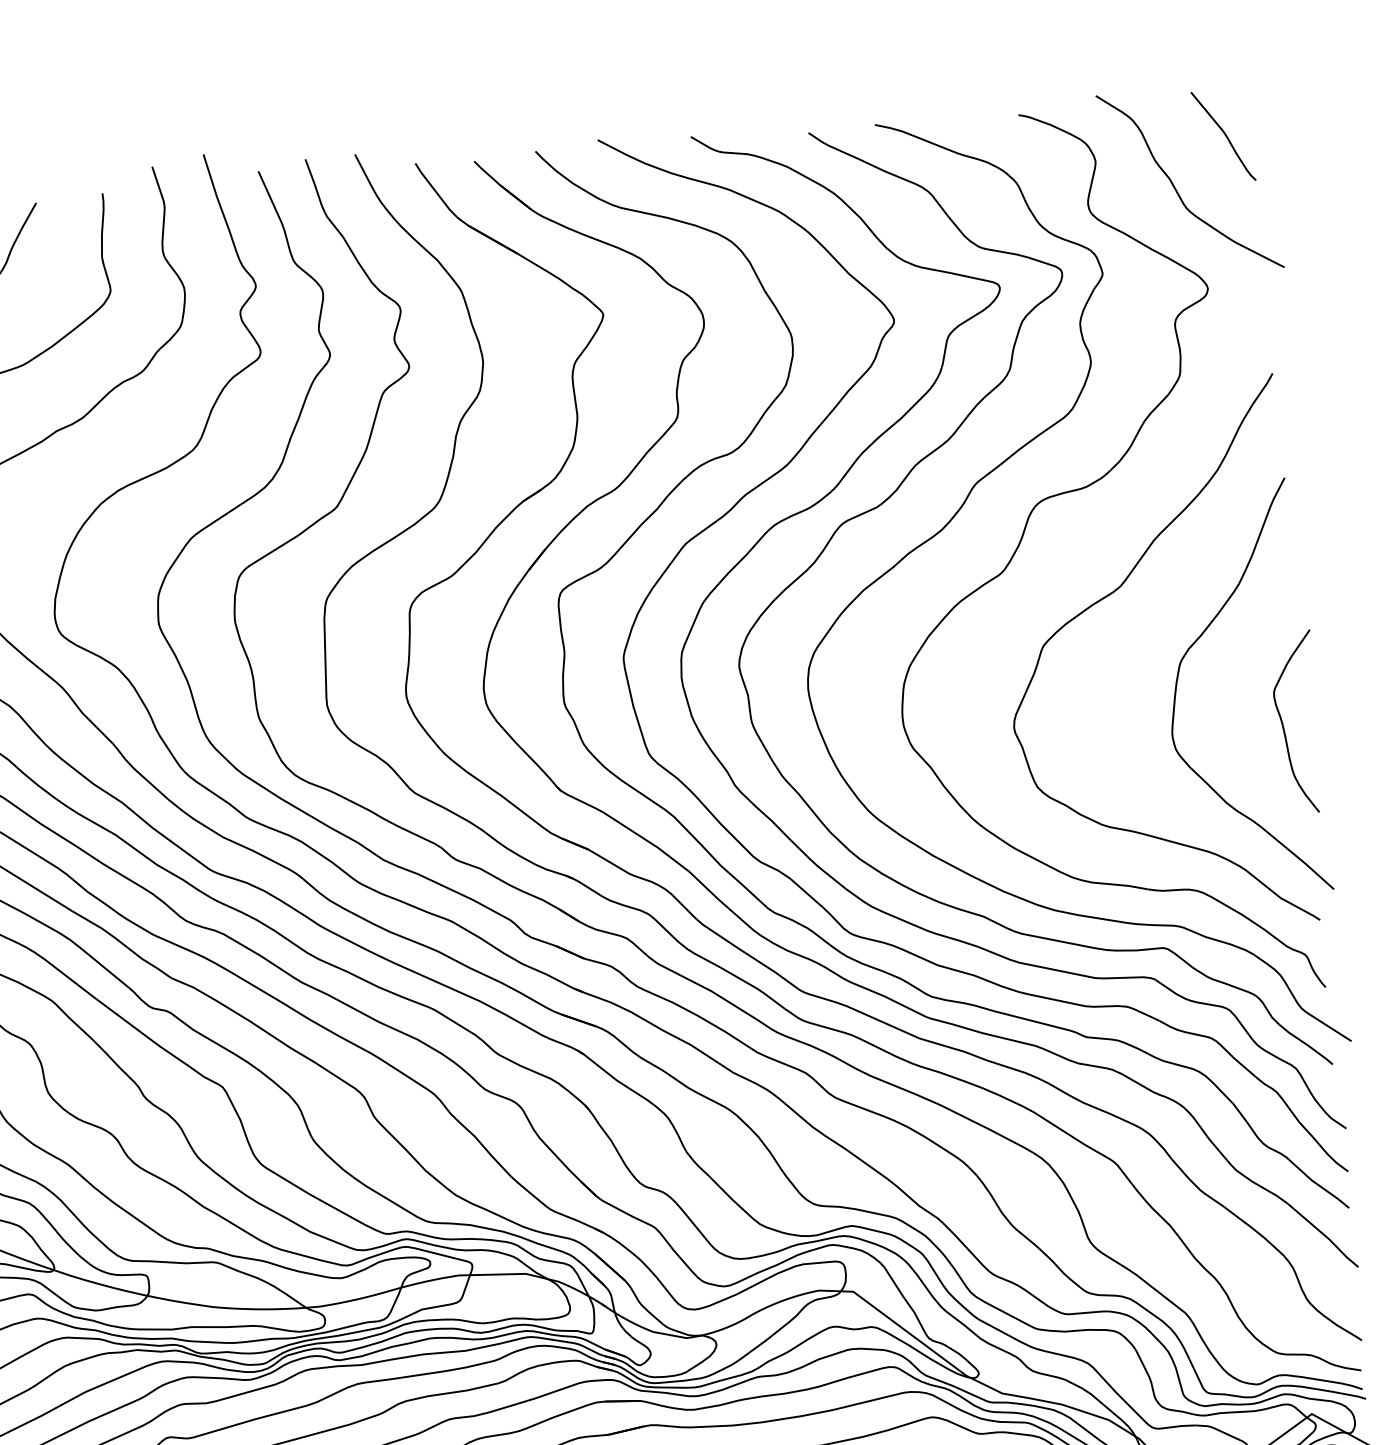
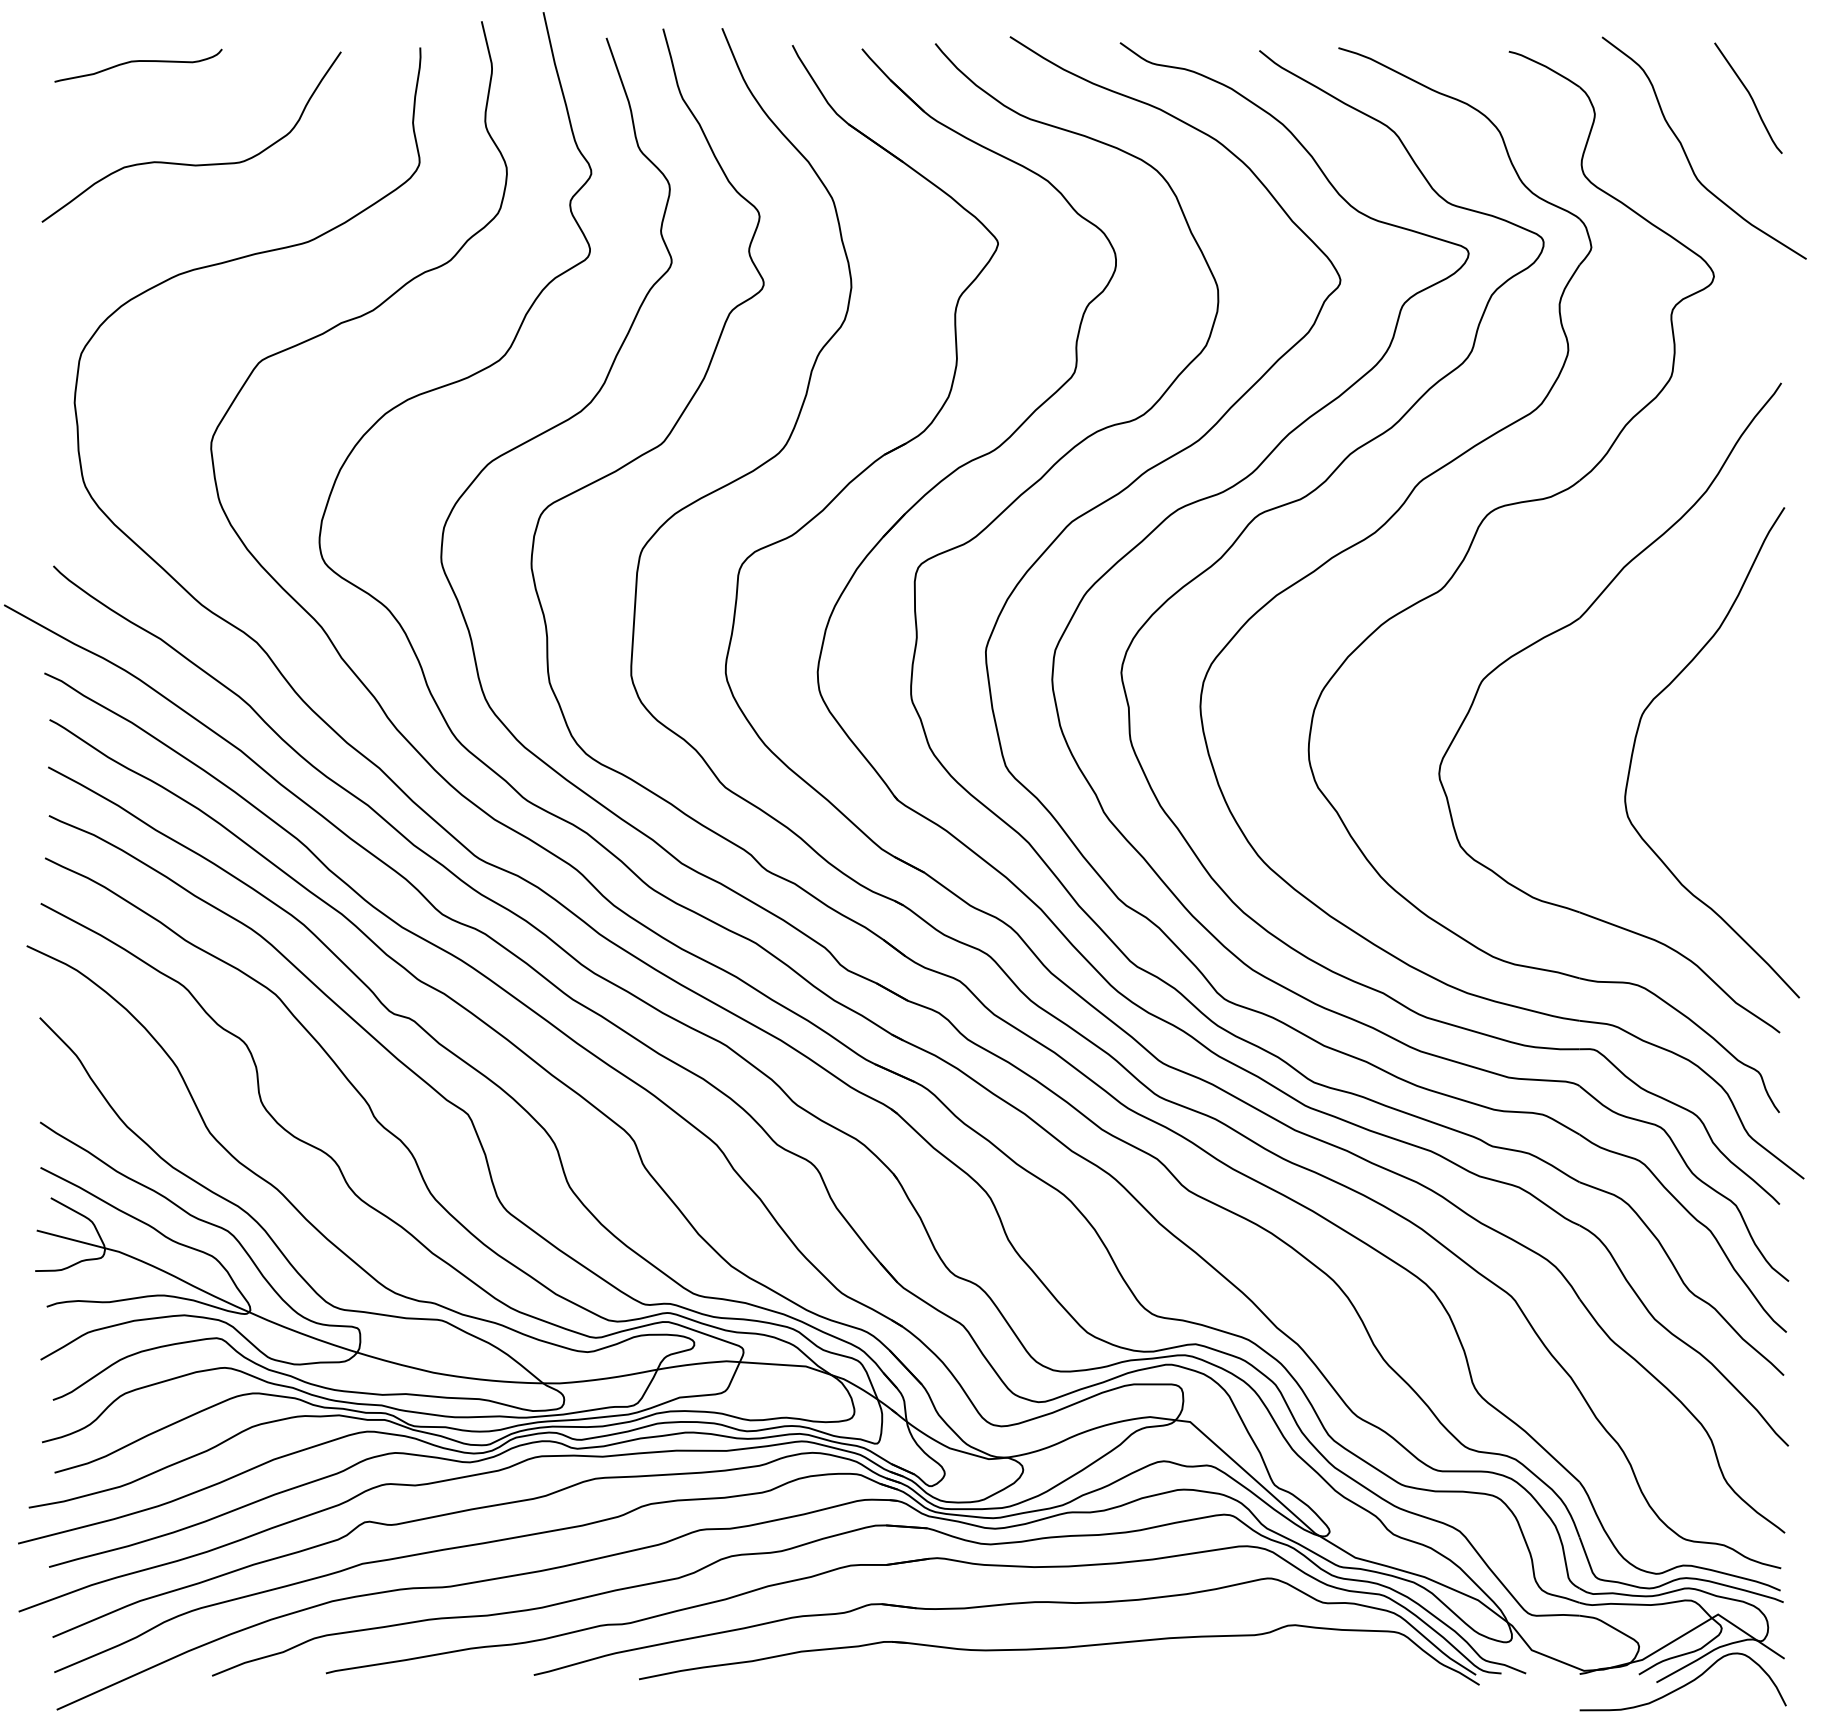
curve: (1283, 724) -> (1757, 798), removed

